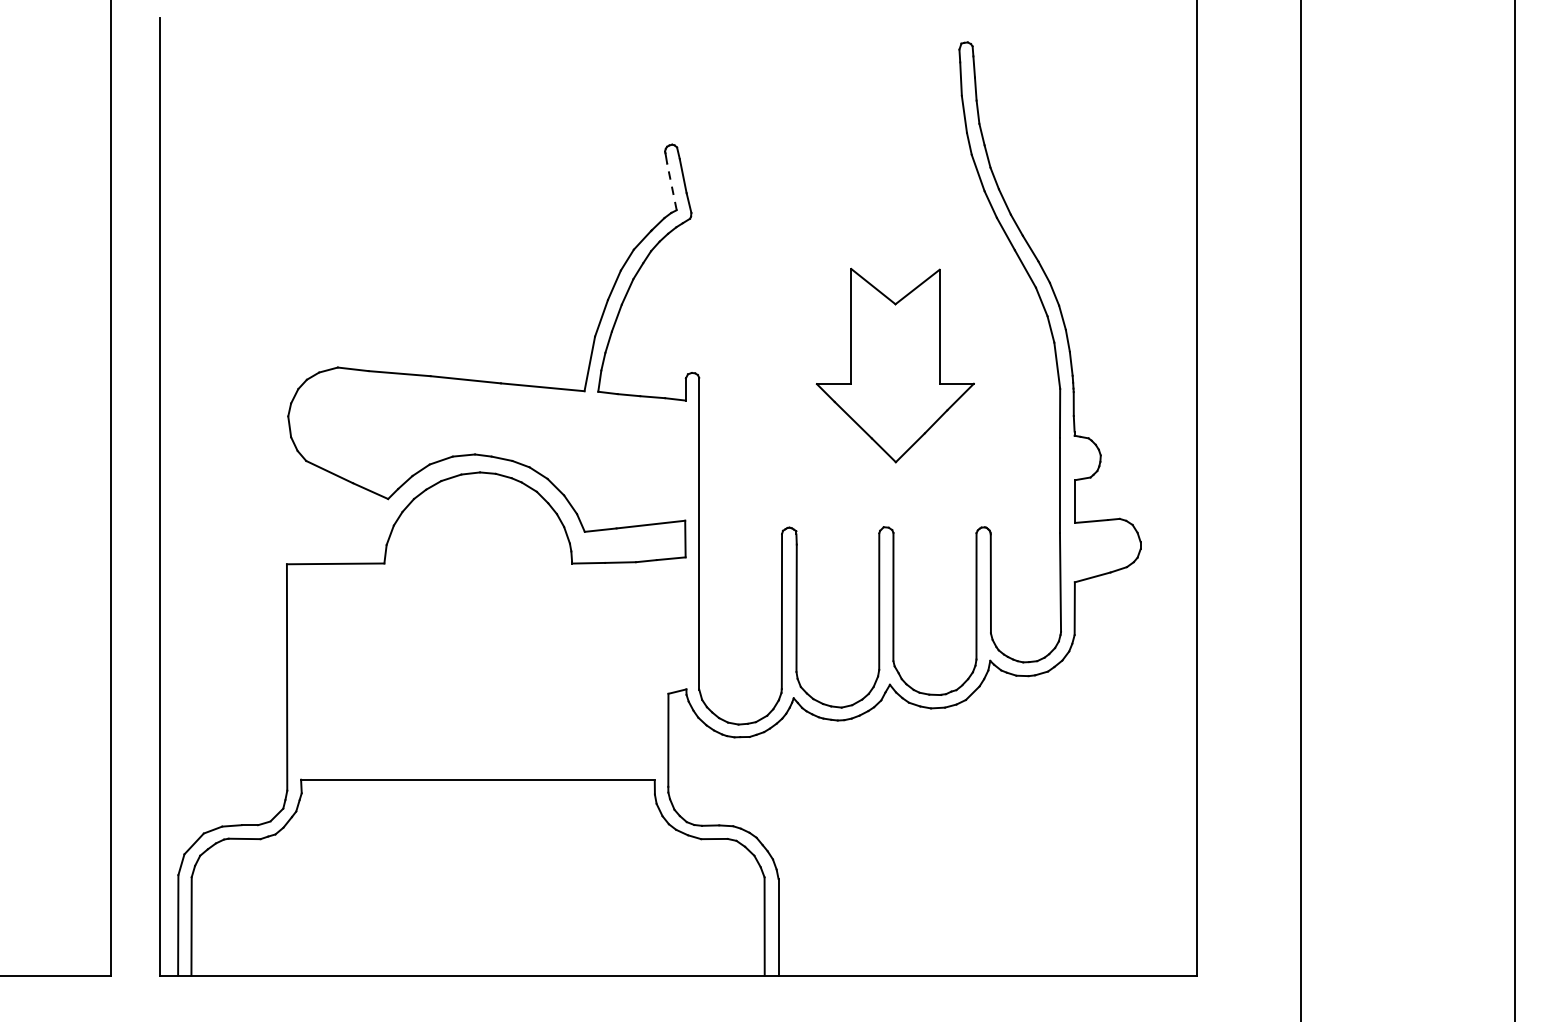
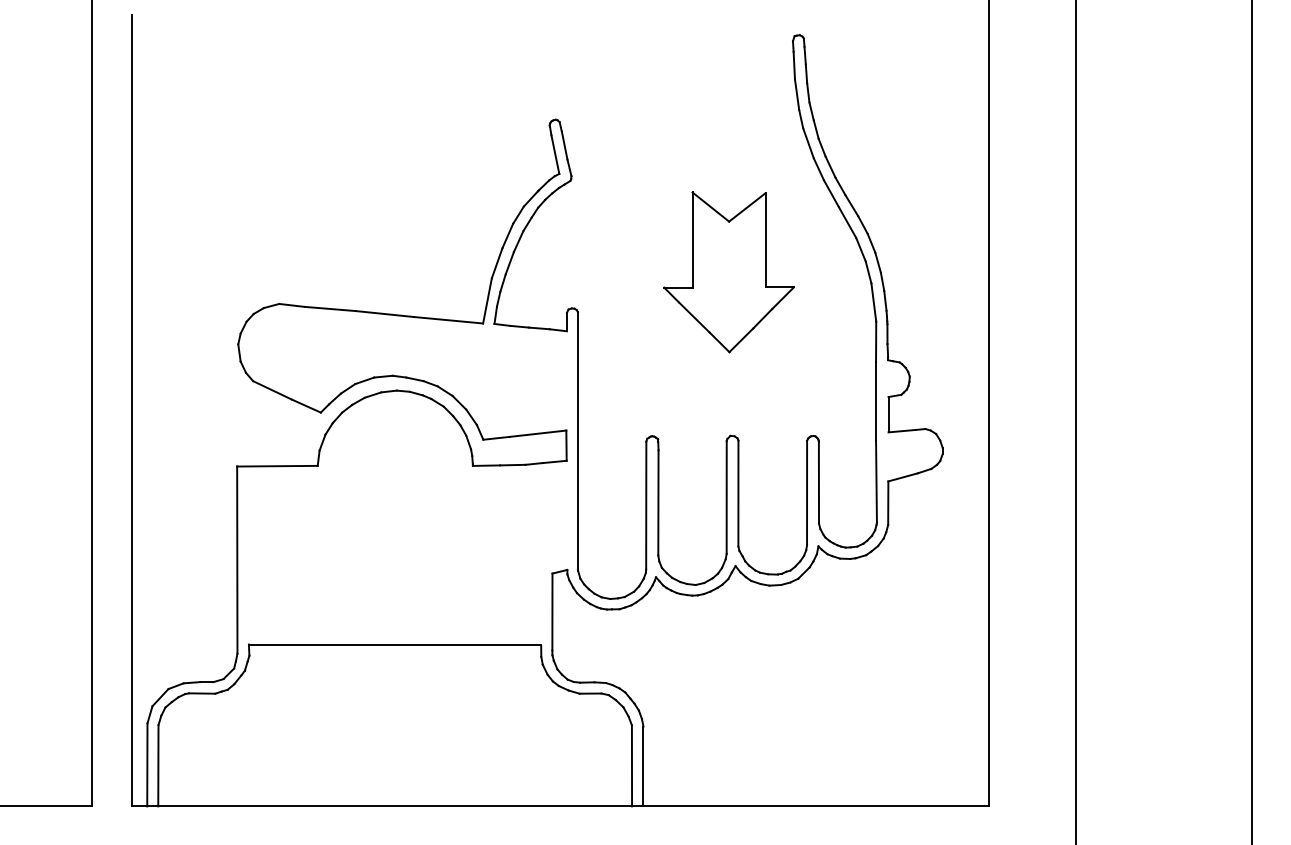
line: (672, 186) -> (555, 154), dashed -> solid
part: (894, 365) -> (728, 272), moved

